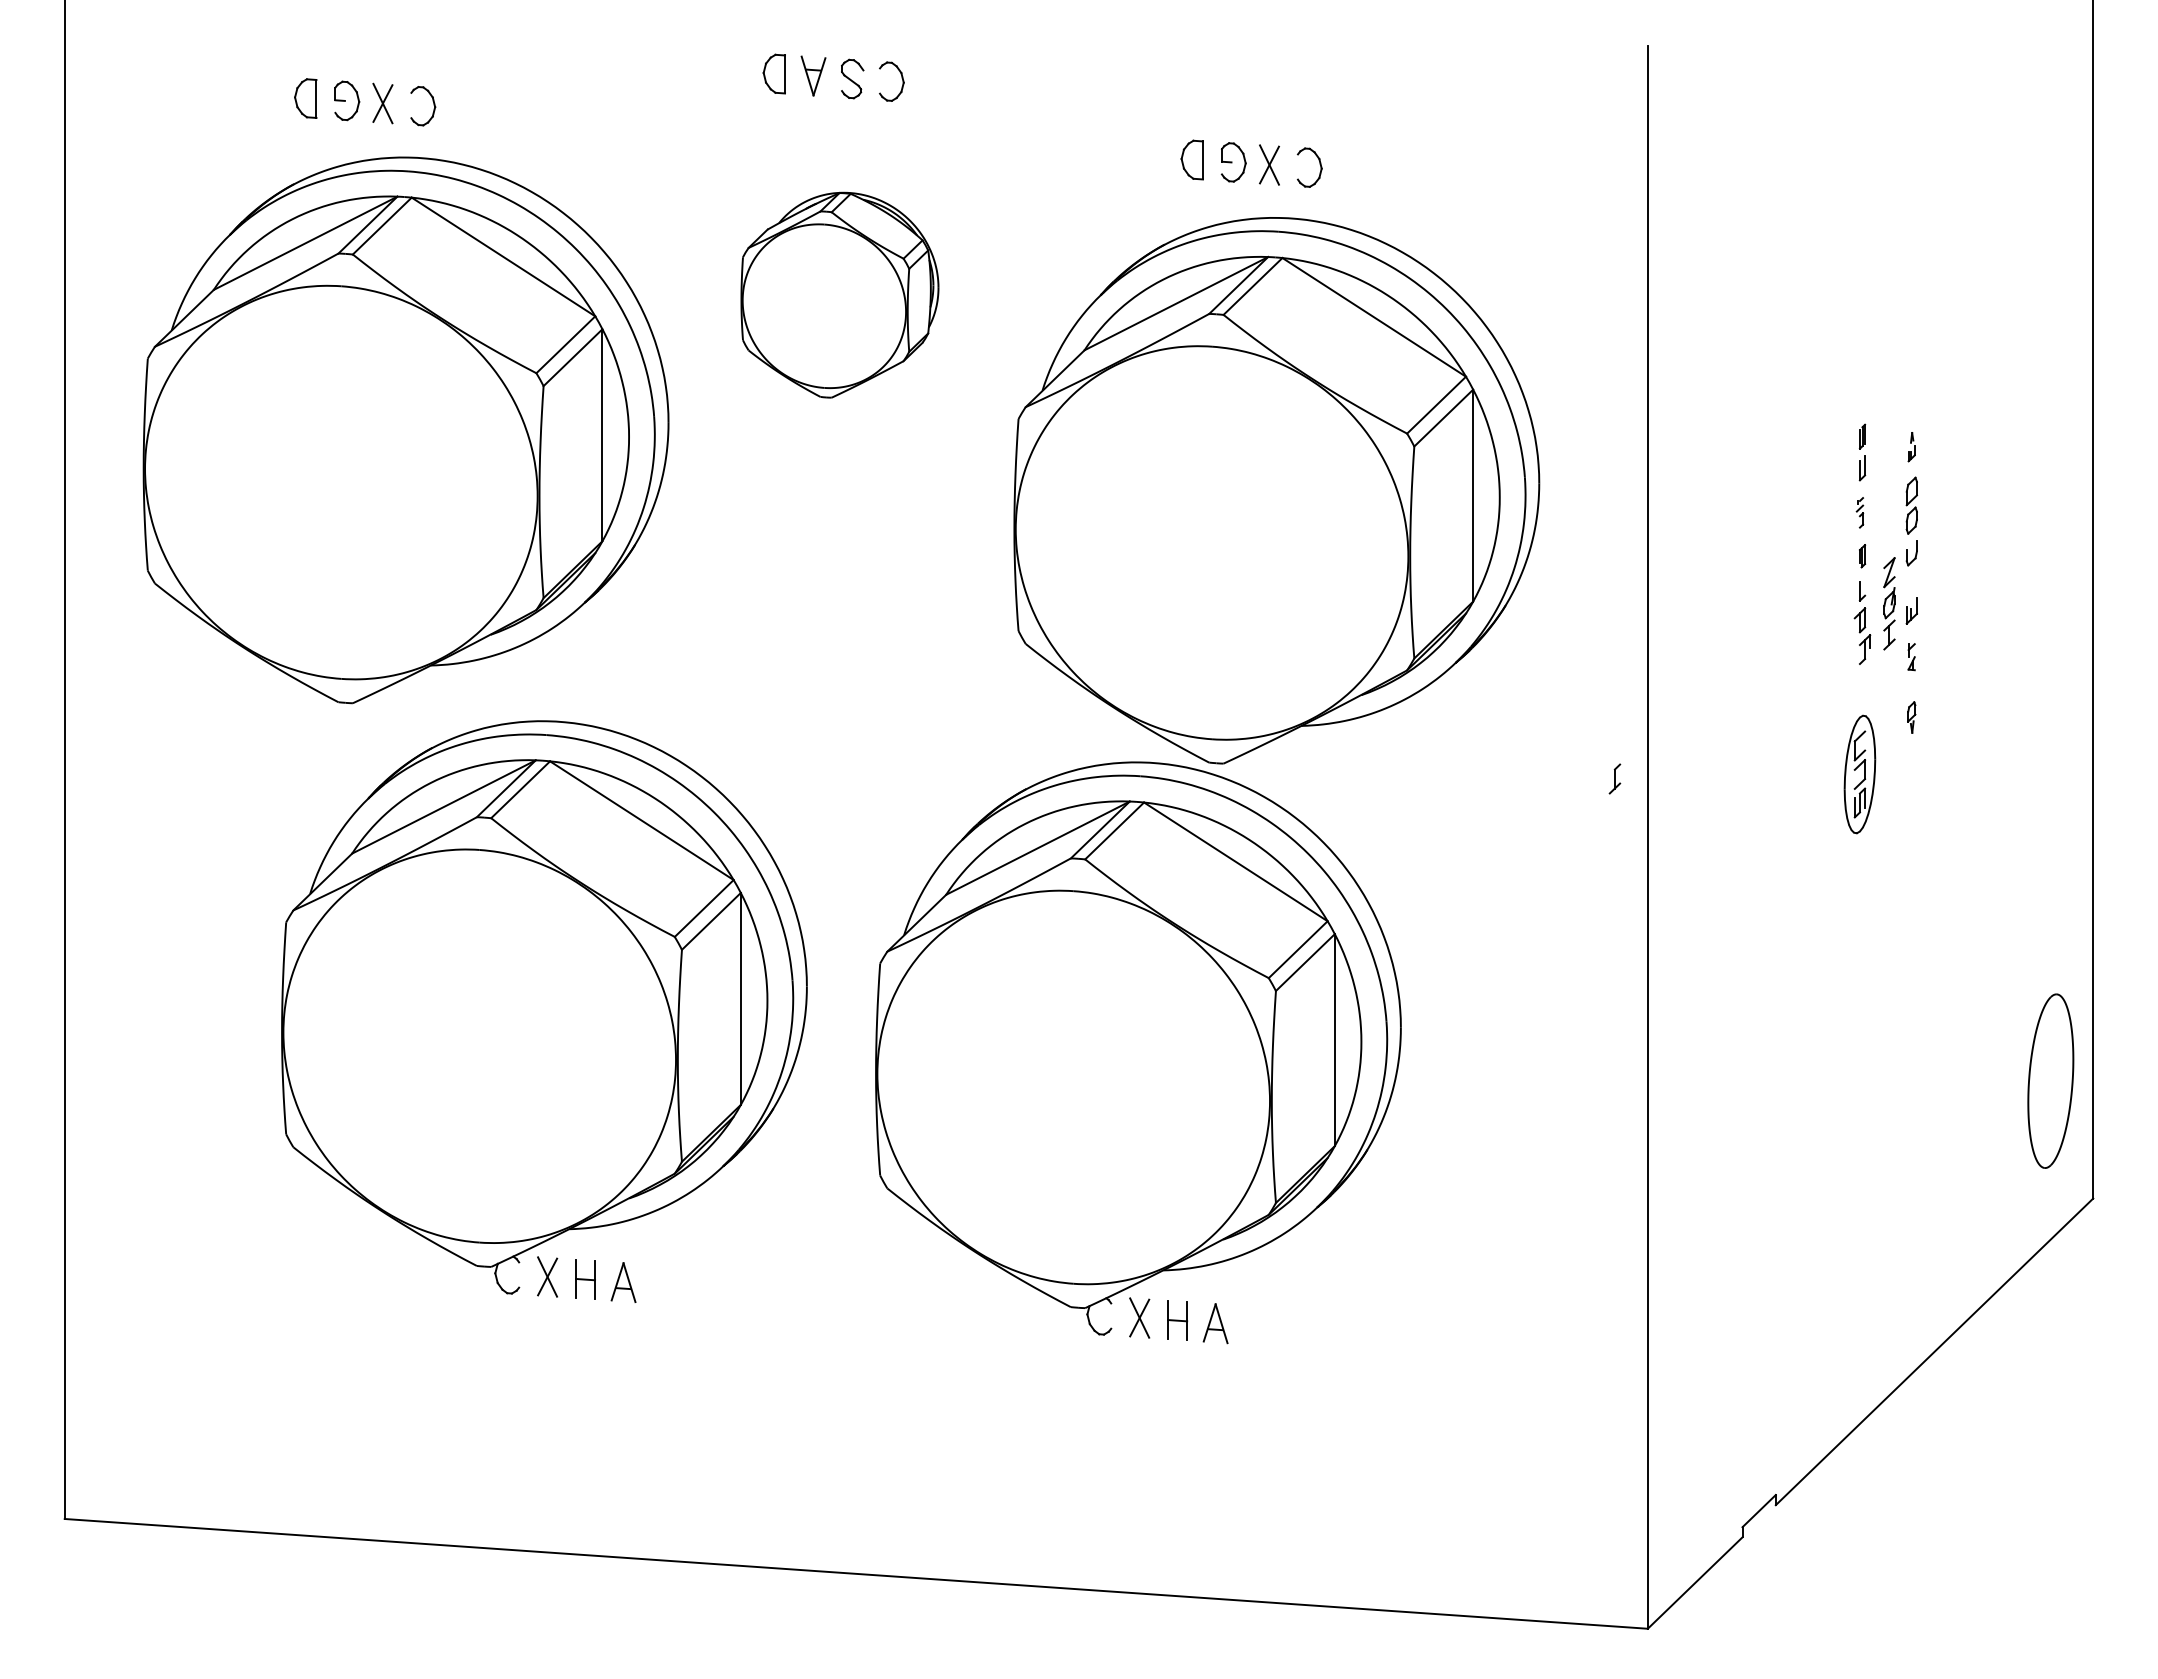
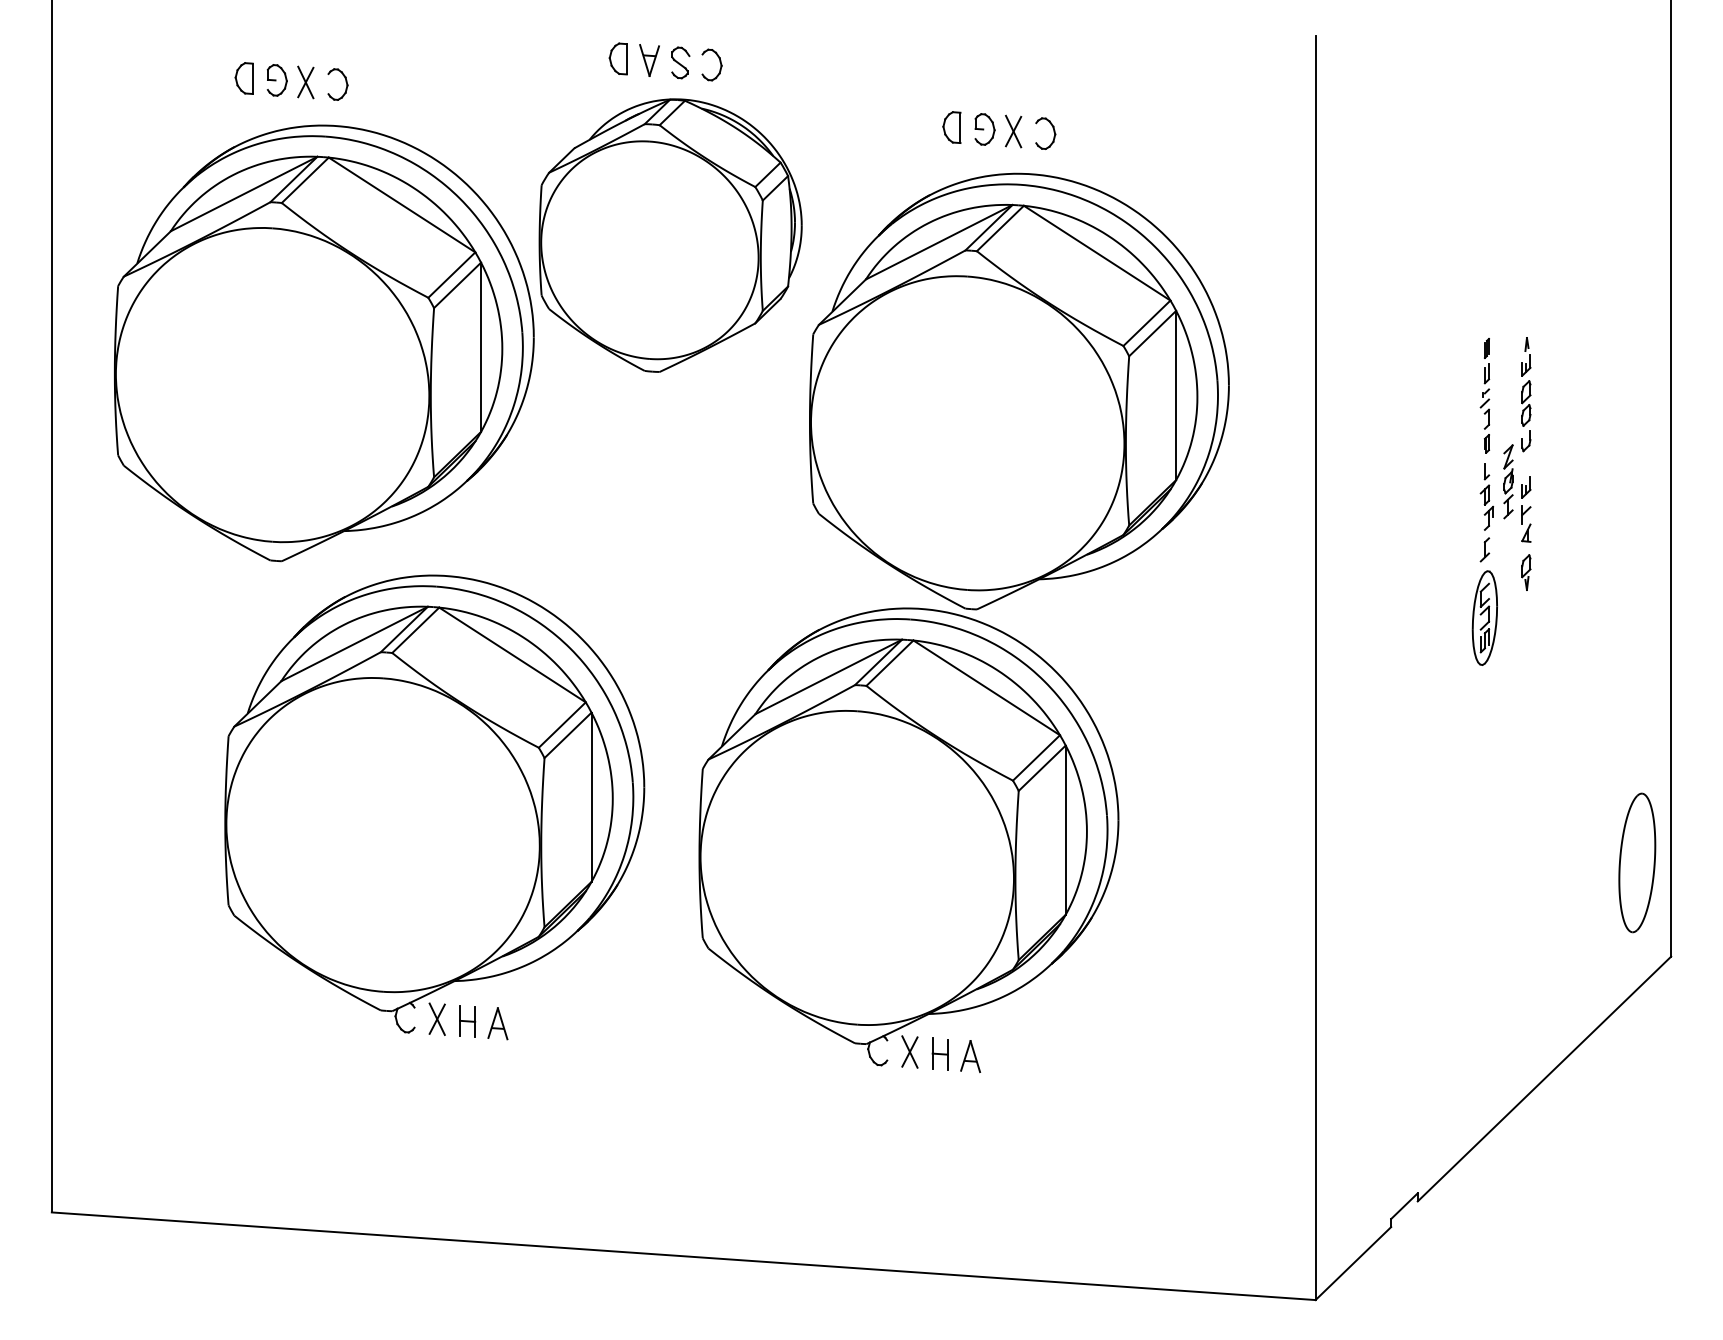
part: (839, 294) -> (670, 234), size x1.67
part: (1911, 446) -> (1526, 356), size x1.67
part: (1859, 512) -> (1484, 408), size x1.67
part: (1911, 656) -> (1526, 523), size x1.67
part: (1911, 717) -> (1526, 572), size x1.43
part: (1614, 778) -> (1484, 549), moved

